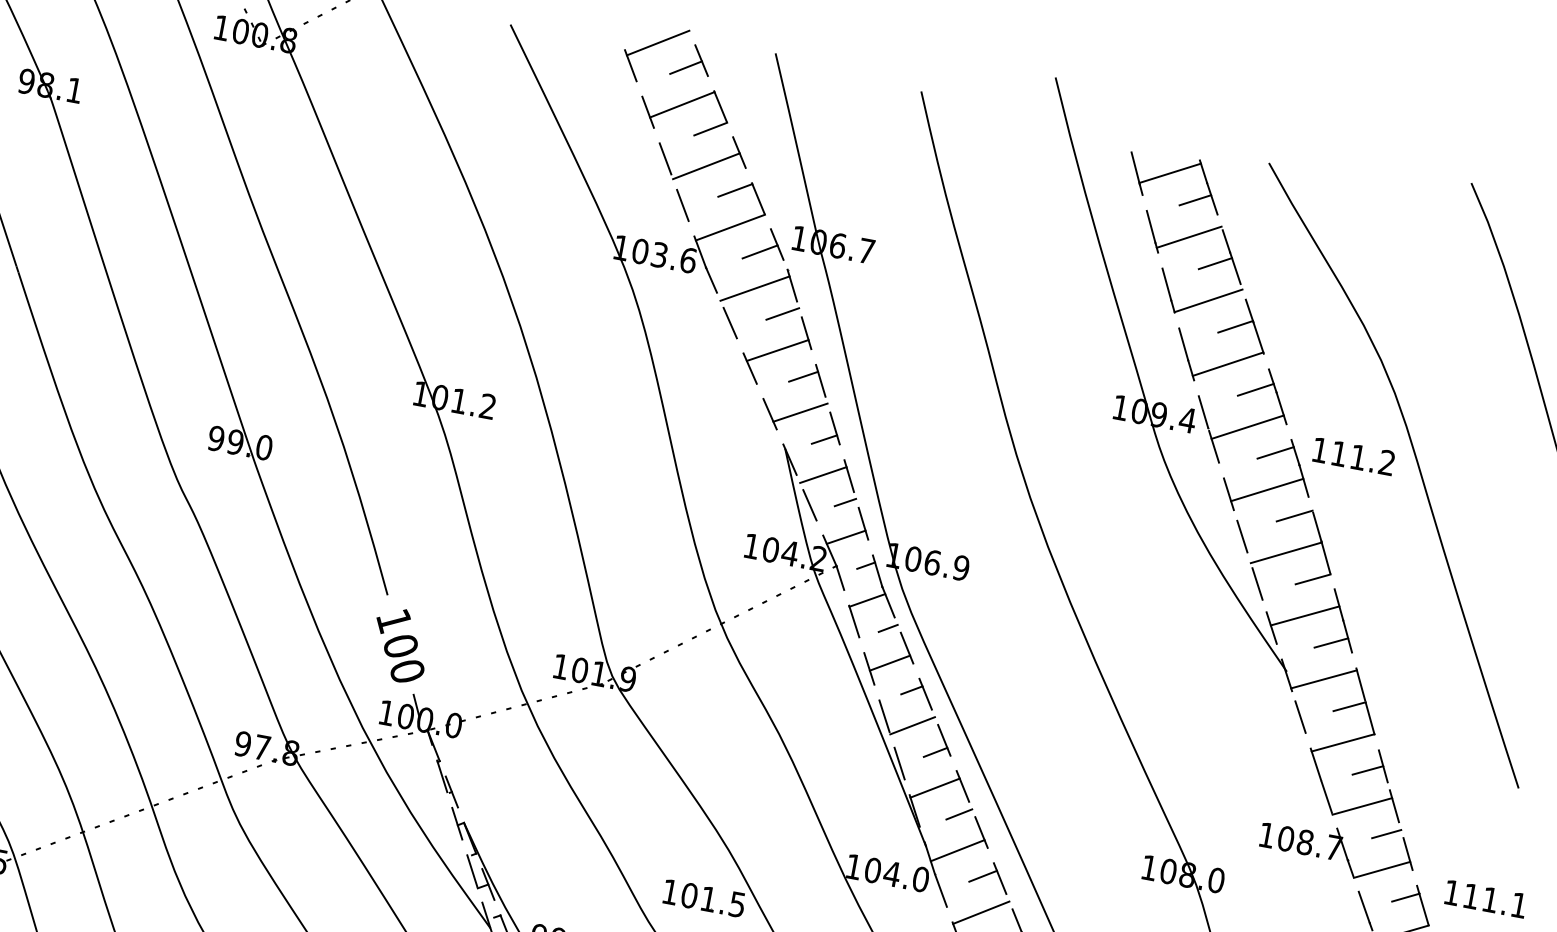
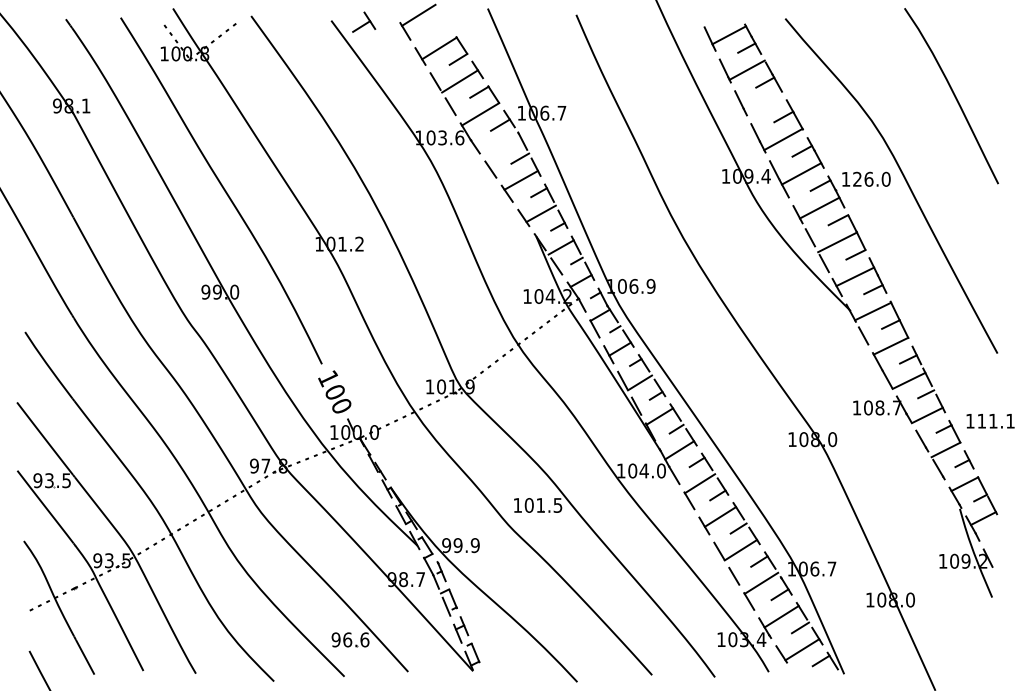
part: (692, 60) -> (364, 21), moved
line: (755, 287) -> (501, 146), removed
line: (1207, 299) -> (764, 104), removed
text: (1362, 456) -> (871, 178), 111.2 -> 126.0

